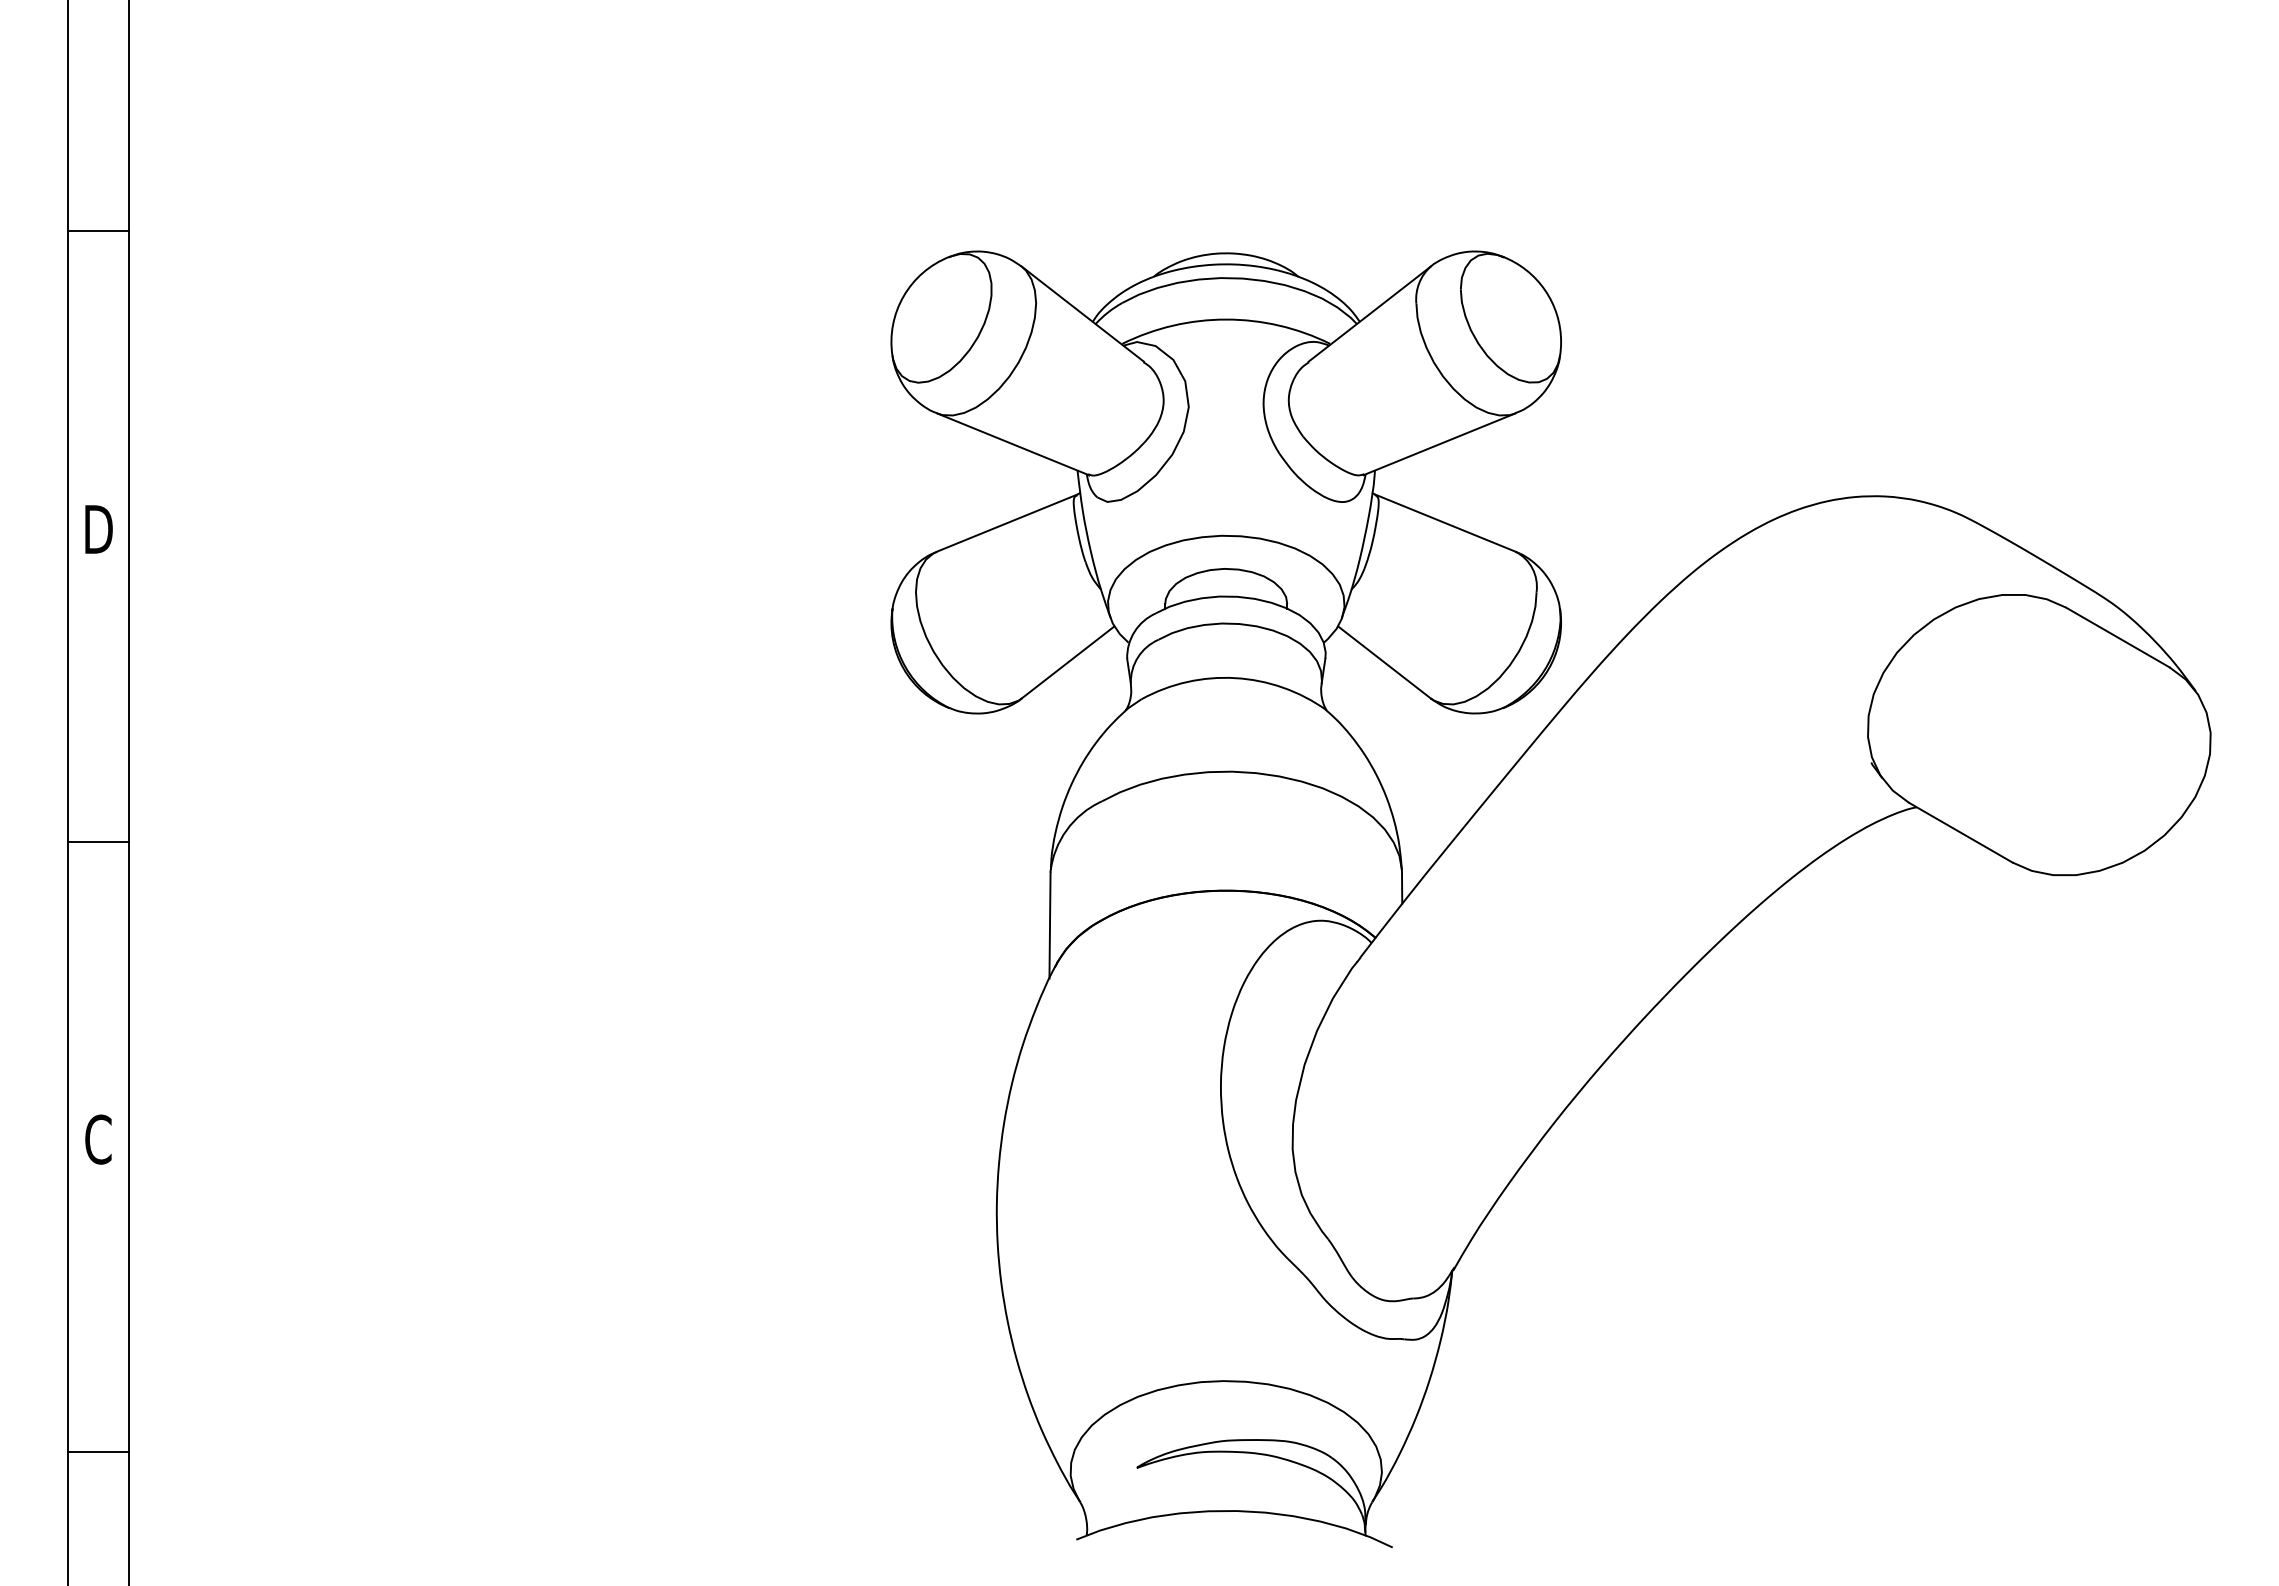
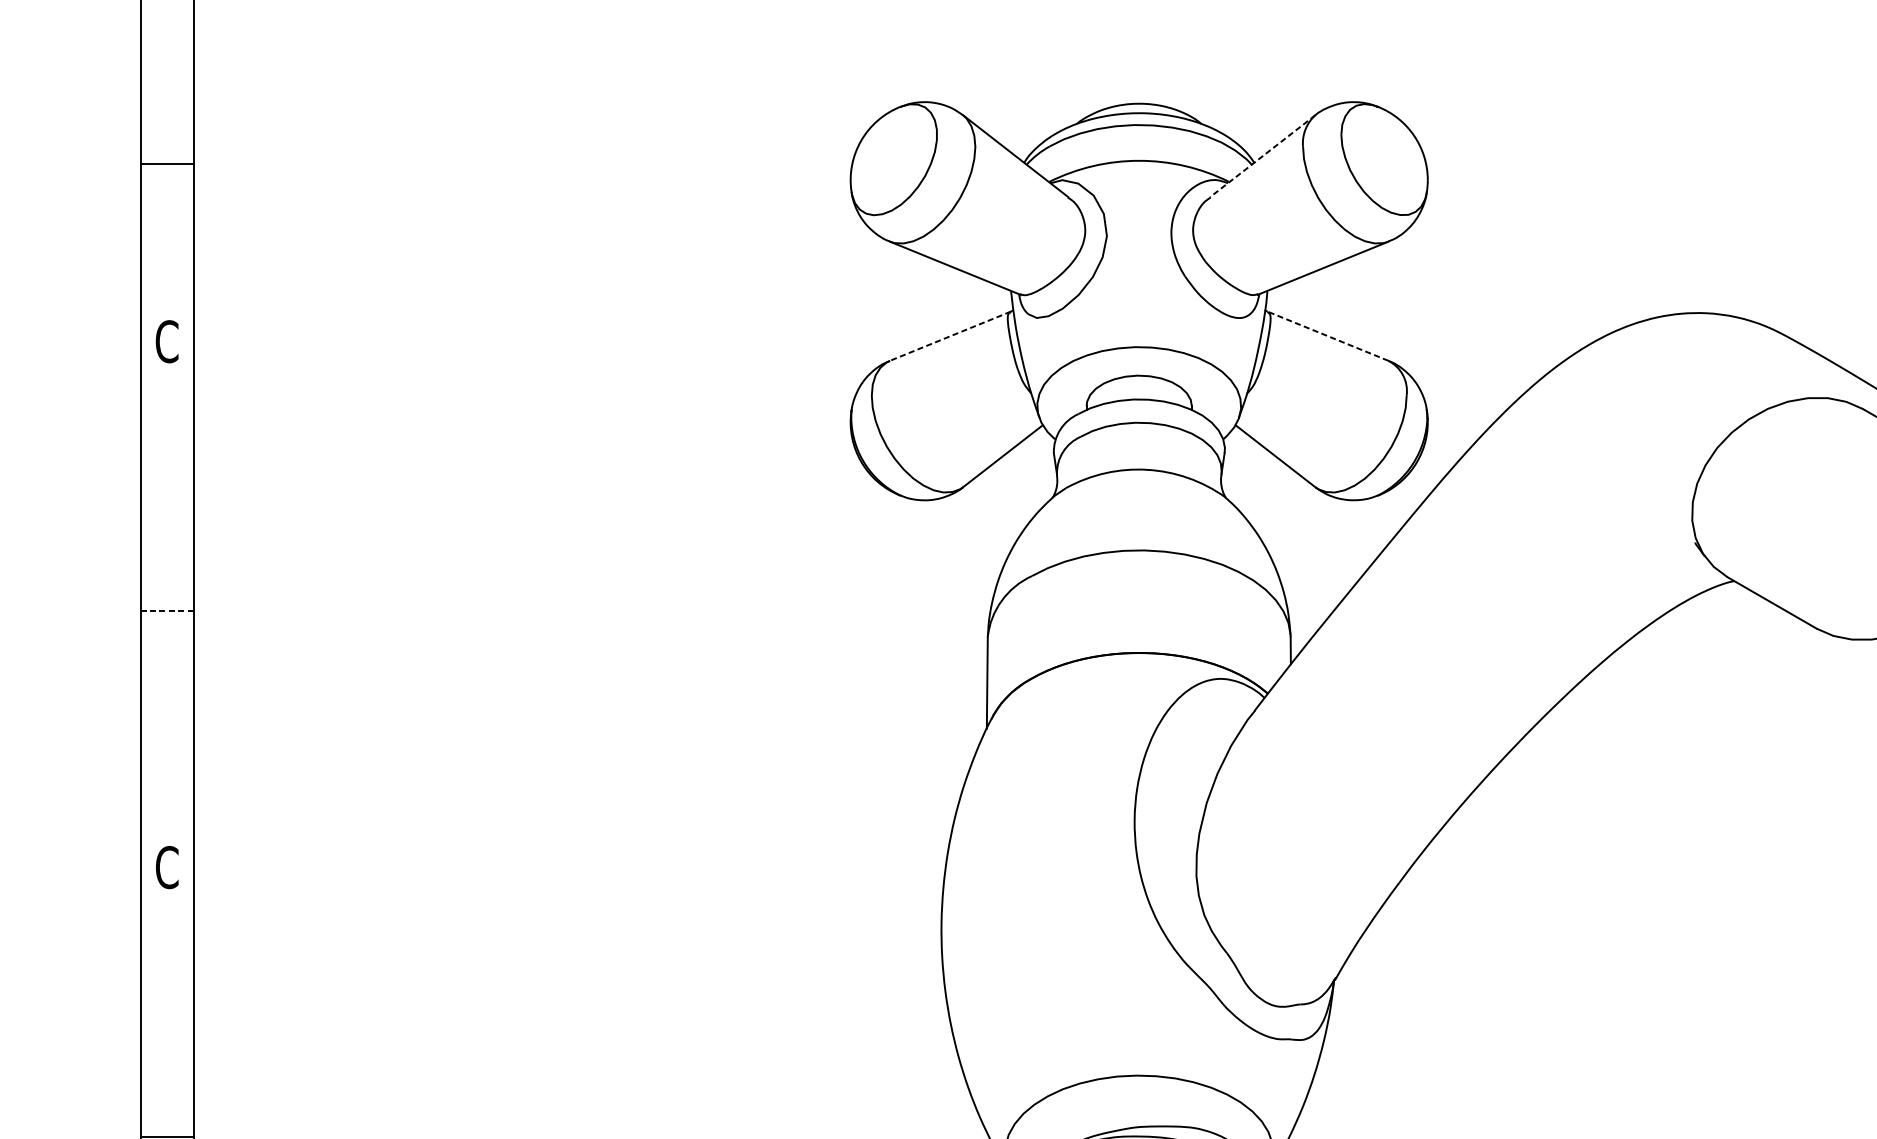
line: (98, 231) -> (167, 164), moved
line: (1369, 314) -> (1262, 156), solid -> dashed
line: (1007, 523) -> (950, 336), solid -> dashed
line: (1445, 523) -> (1328, 336), solid -> dashed
text: (98, 529) -> (167, 341), D -> C
line: (98, 841) -> (167, 610), solid -> dashed

